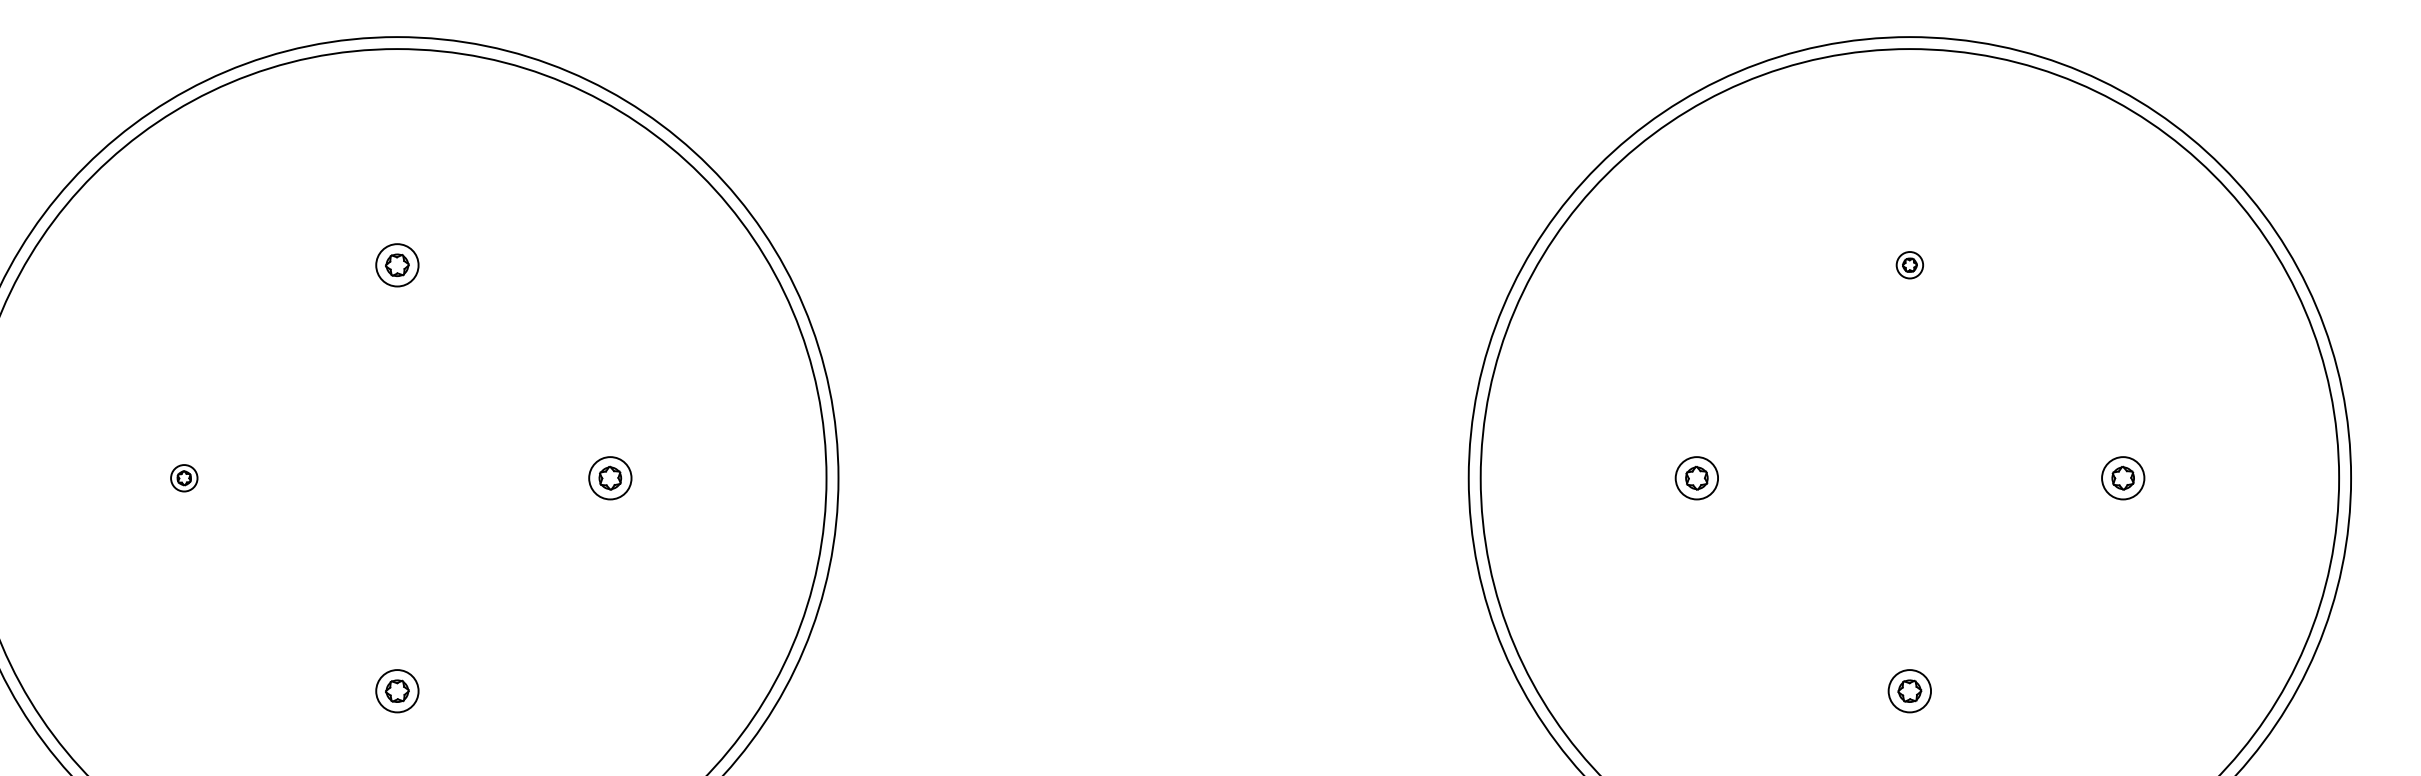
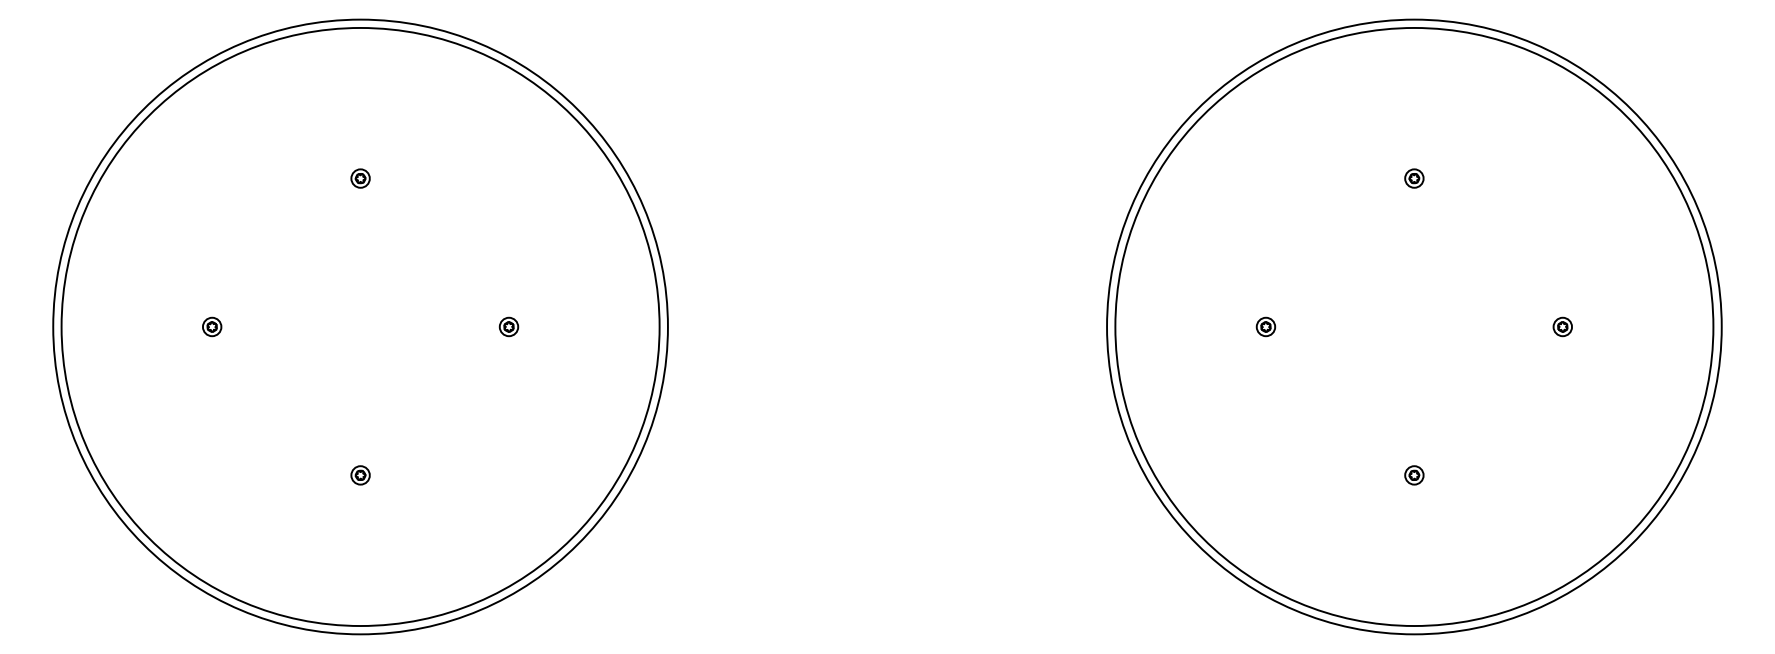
part: (397, 265) -> (360, 178), size x0.62
part: (609, 477) -> (508, 326), size x0.62
part: (1696, 477) -> (1265, 326), size x0.62
part: (2122, 477) -> (1562, 326), size x0.62
part: (397, 691) -> (360, 475), size x0.62
part: (1910, 691) -> (1414, 475), size x0.62

